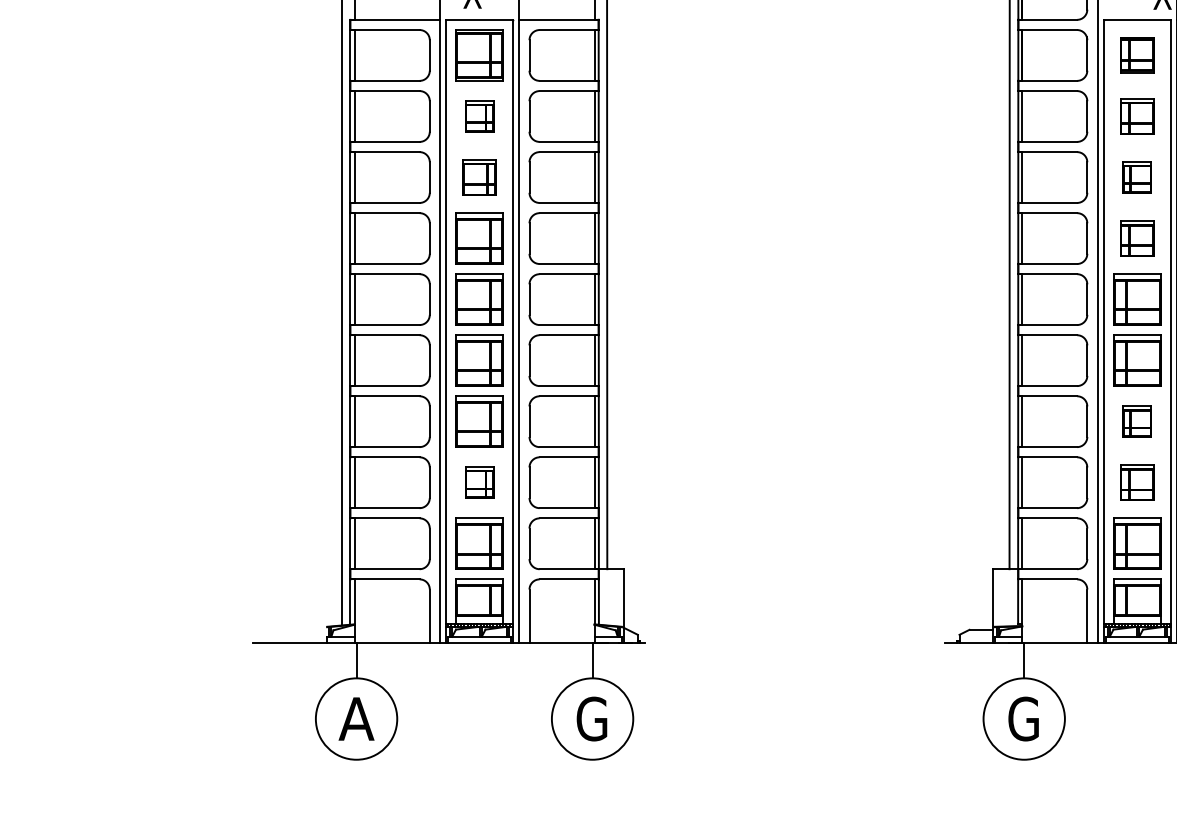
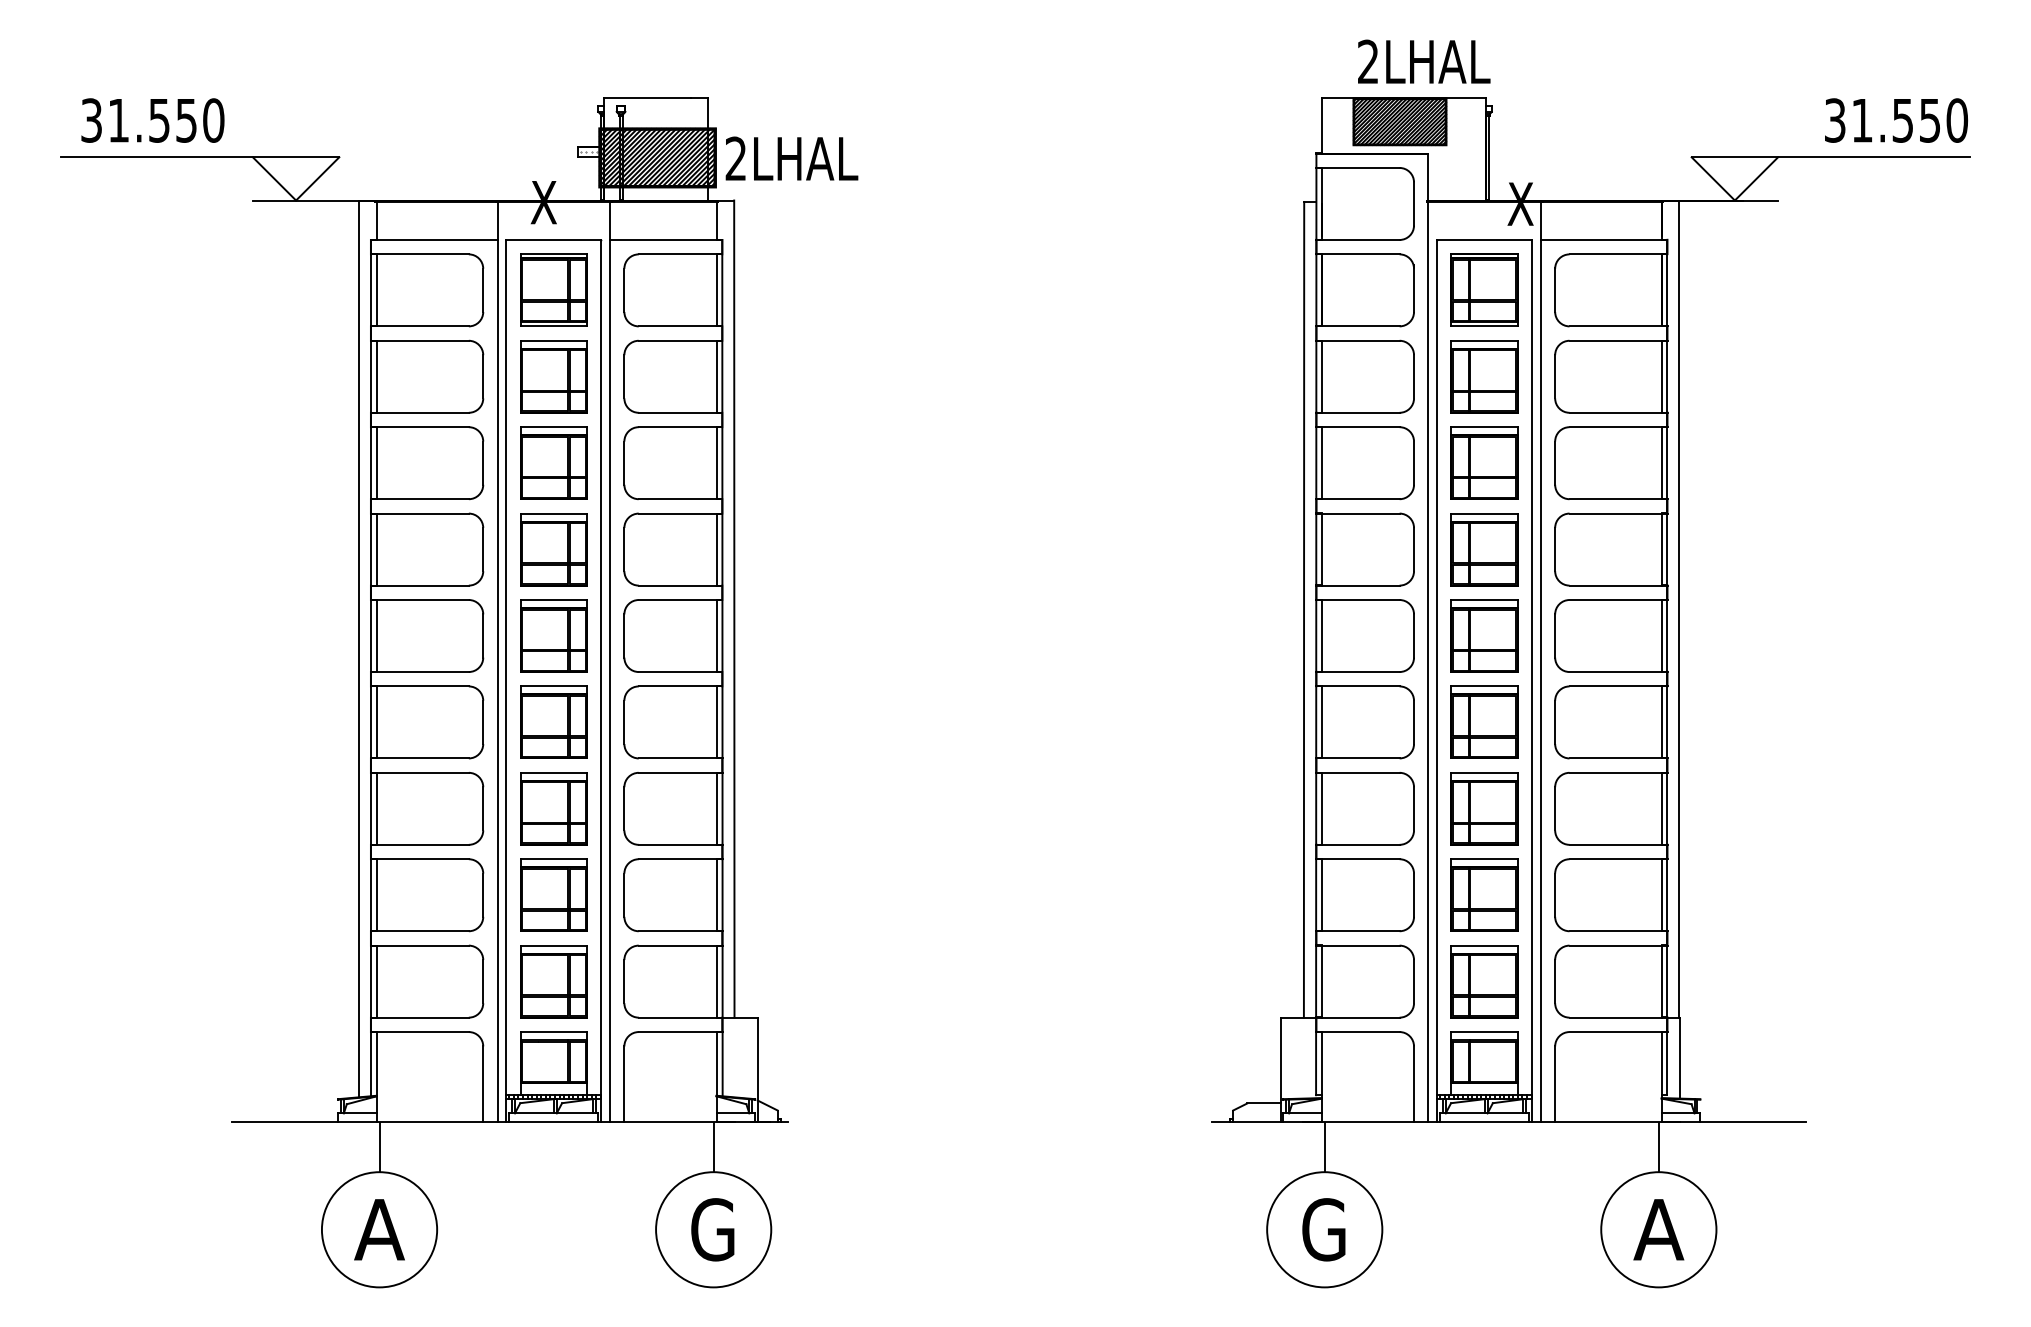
part: (1137, 54) -> (1484, 289), size x1.43
part: (479, 116) -> (553, 376), size x1.67
part: (1137, 116) -> (1484, 376), size x1.43
part: (479, 177) -> (553, 462), size x1.43
part: (1137, 177) -> (1484, 462), size x1.67
part: (1137, 238) -> (1484, 549), size x1.43
part: (1137, 421) -> (1484, 808), size x1.67
part: (479, 482) -> (553, 894), size x1.67
part: (1137, 482) -> (1484, 894), size x1.43

